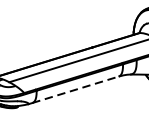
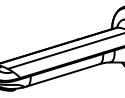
line: (75, 90) -> (63, 75), dashed -> solid

